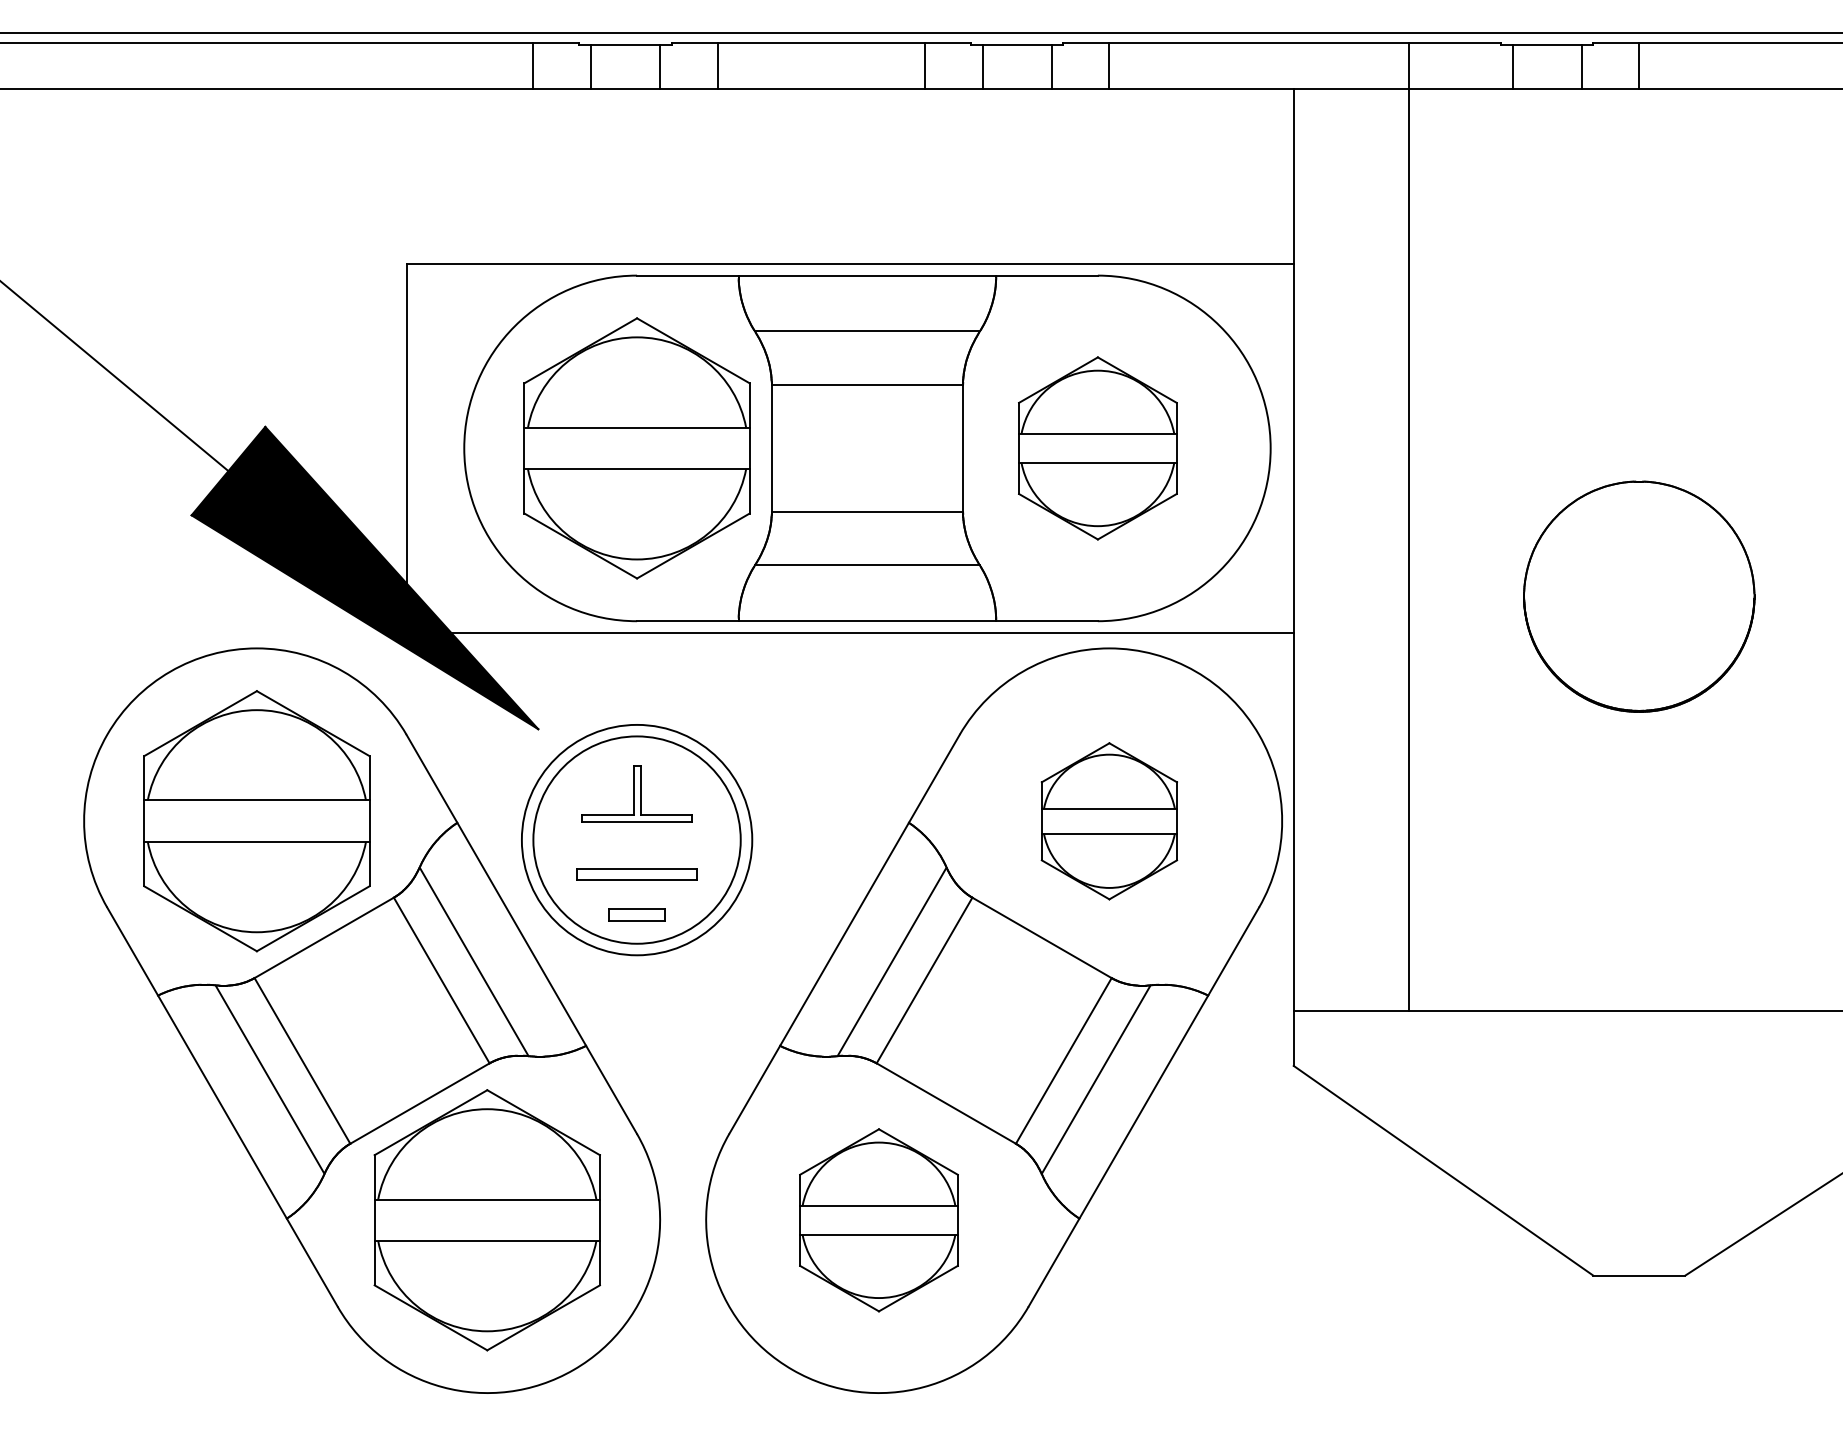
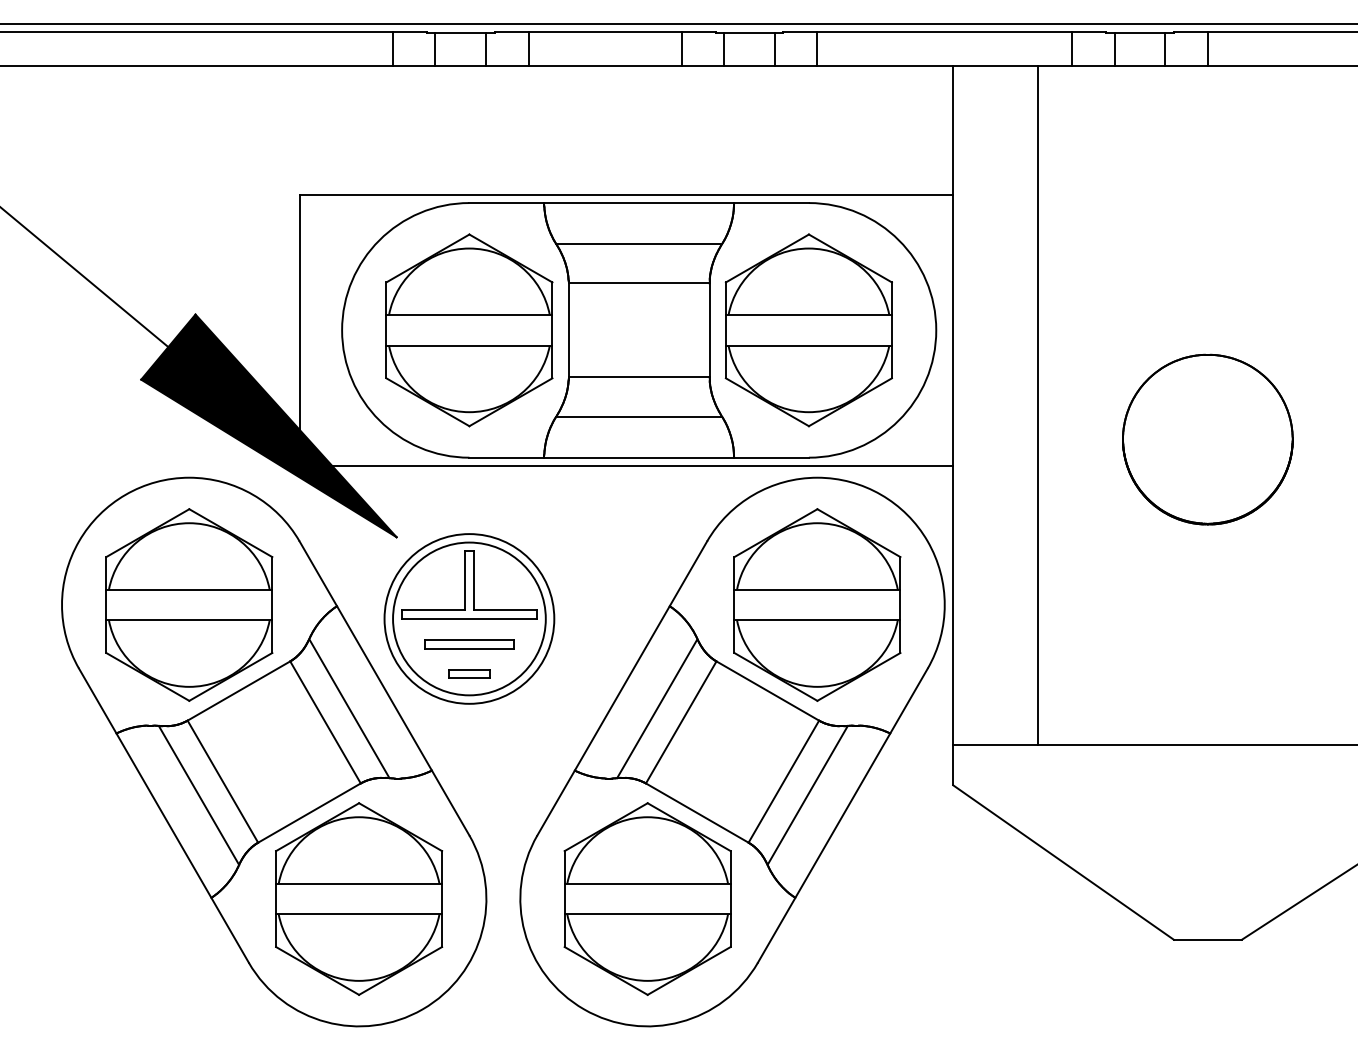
line: (1408, 65) -> (1071, 48), moved
part: (1097, 448) -> (808, 330), size x1.43
part: (636, 793) -> (469, 584), size x1.67
part: (1109, 821) -> (817, 605), size x1.67
part: (878, 1220) -> (647, 899), size x1.43

